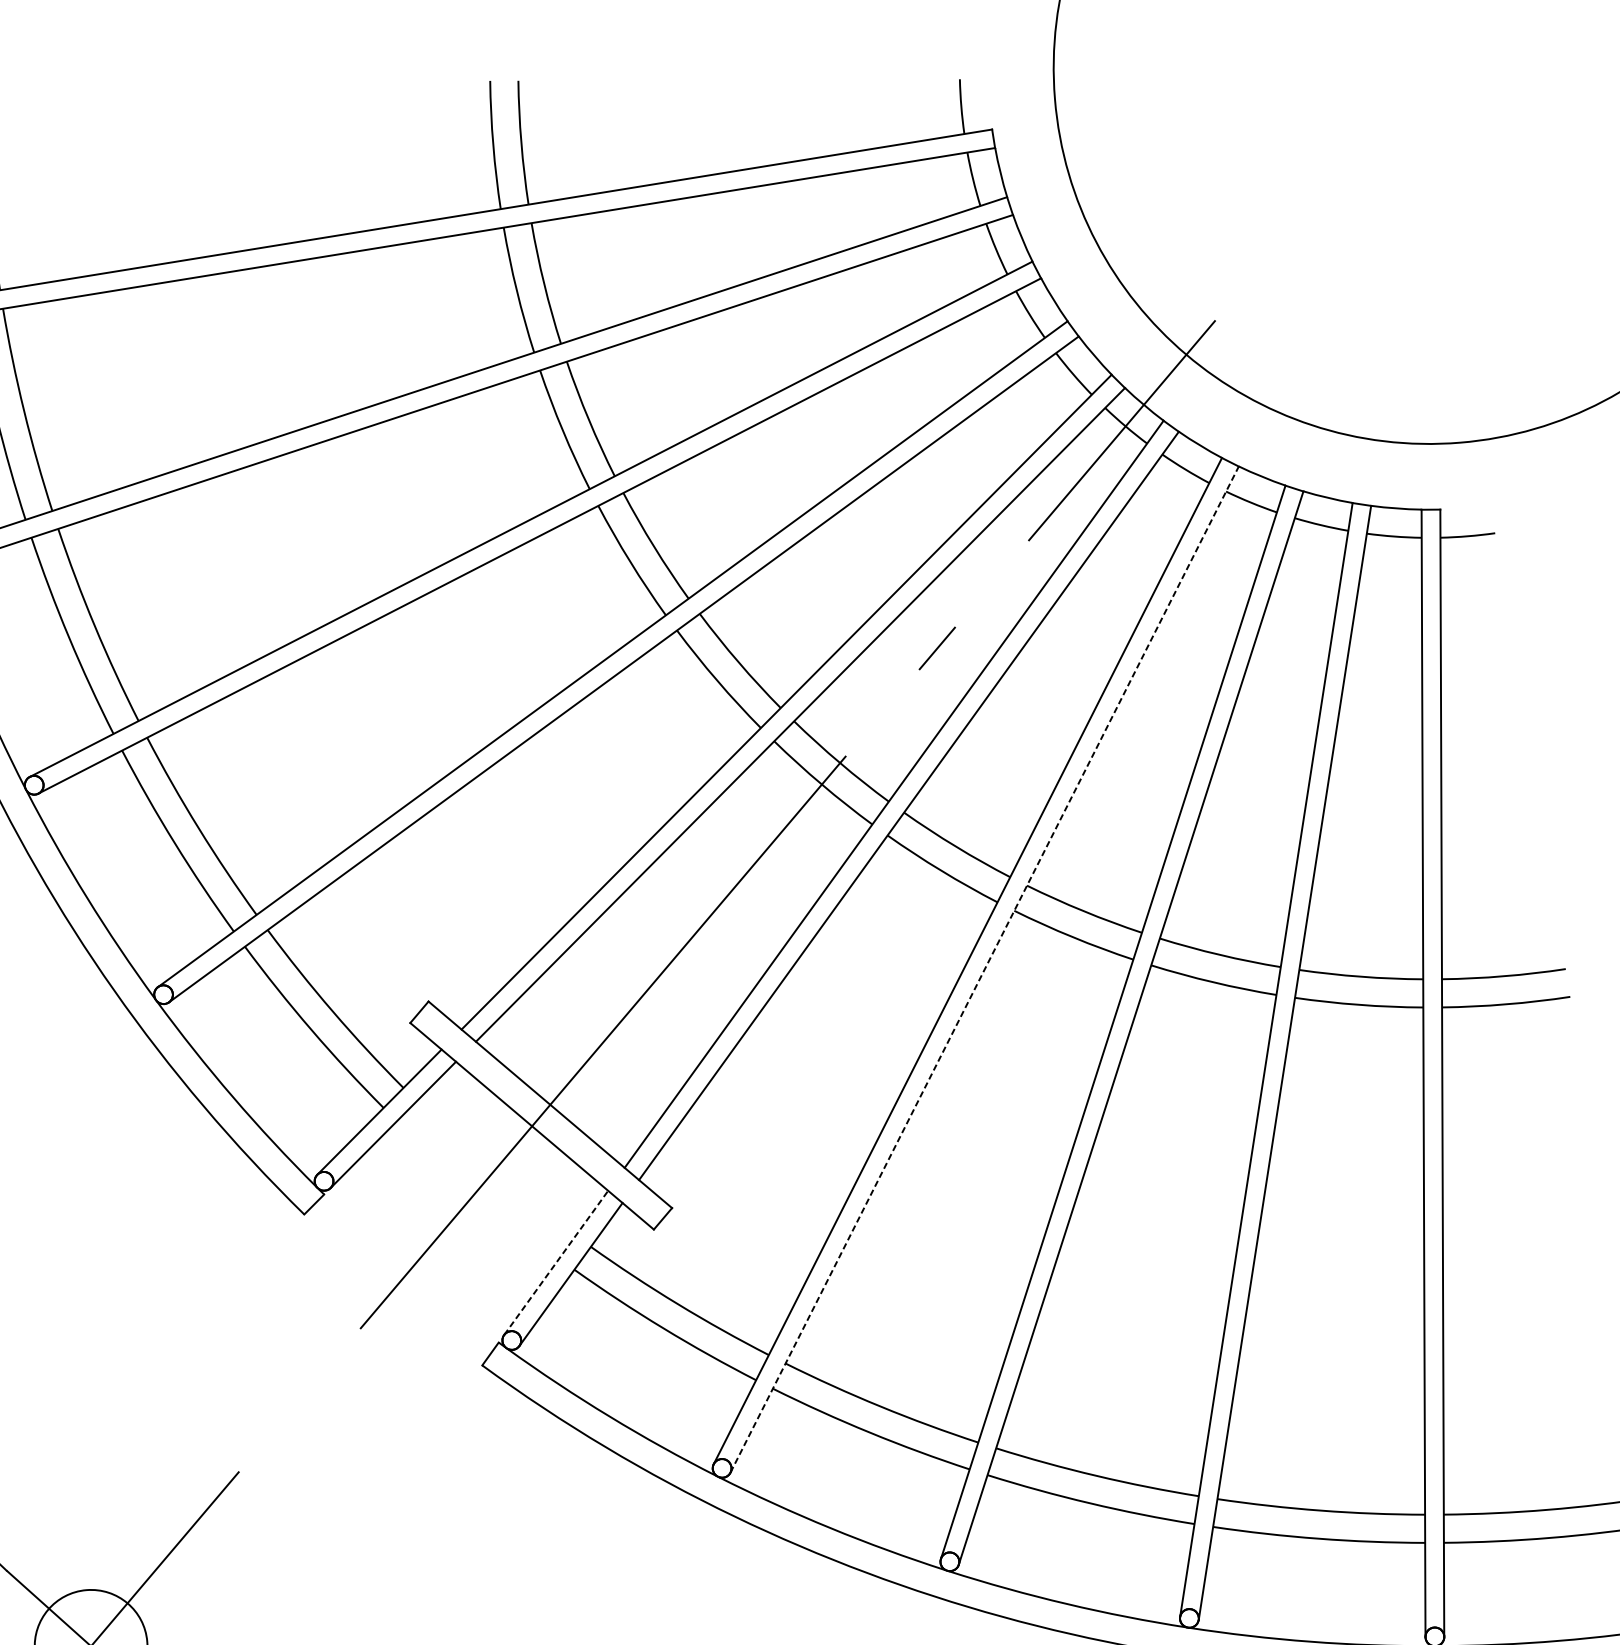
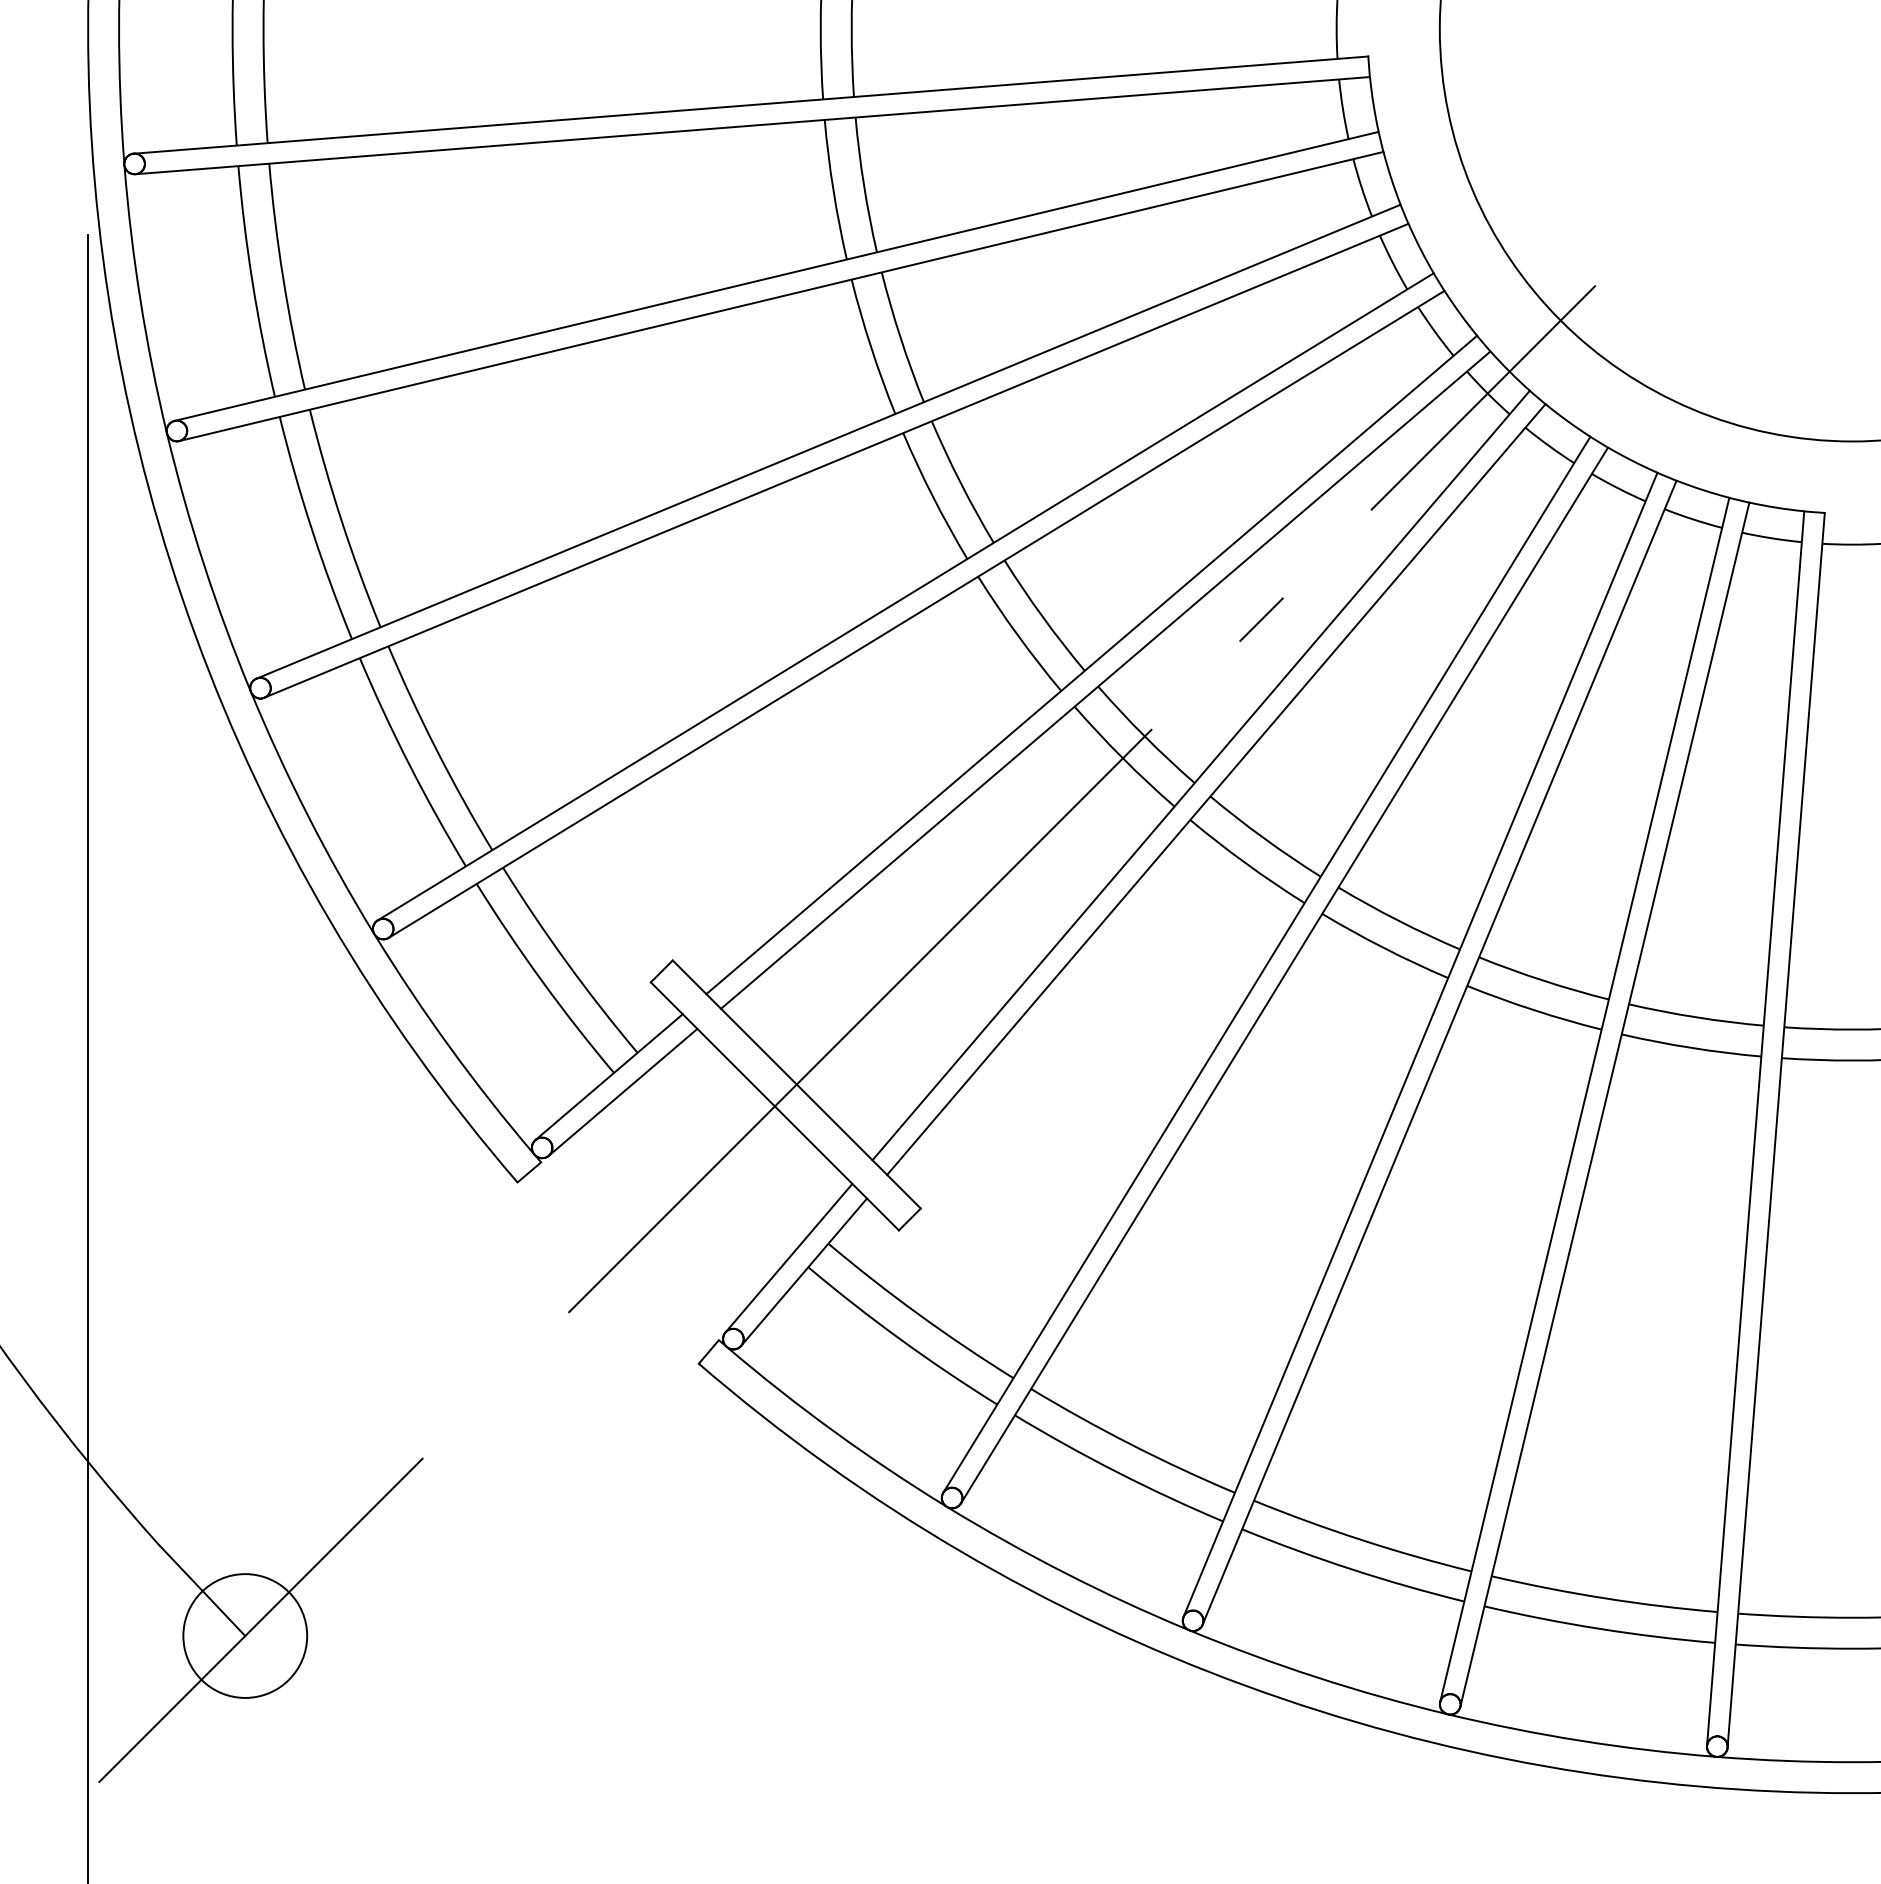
line: (984, 969) -> (1284, 975), dashed -> solid
line: (555, 1263) -> (788, 1258), dashed -> solid

